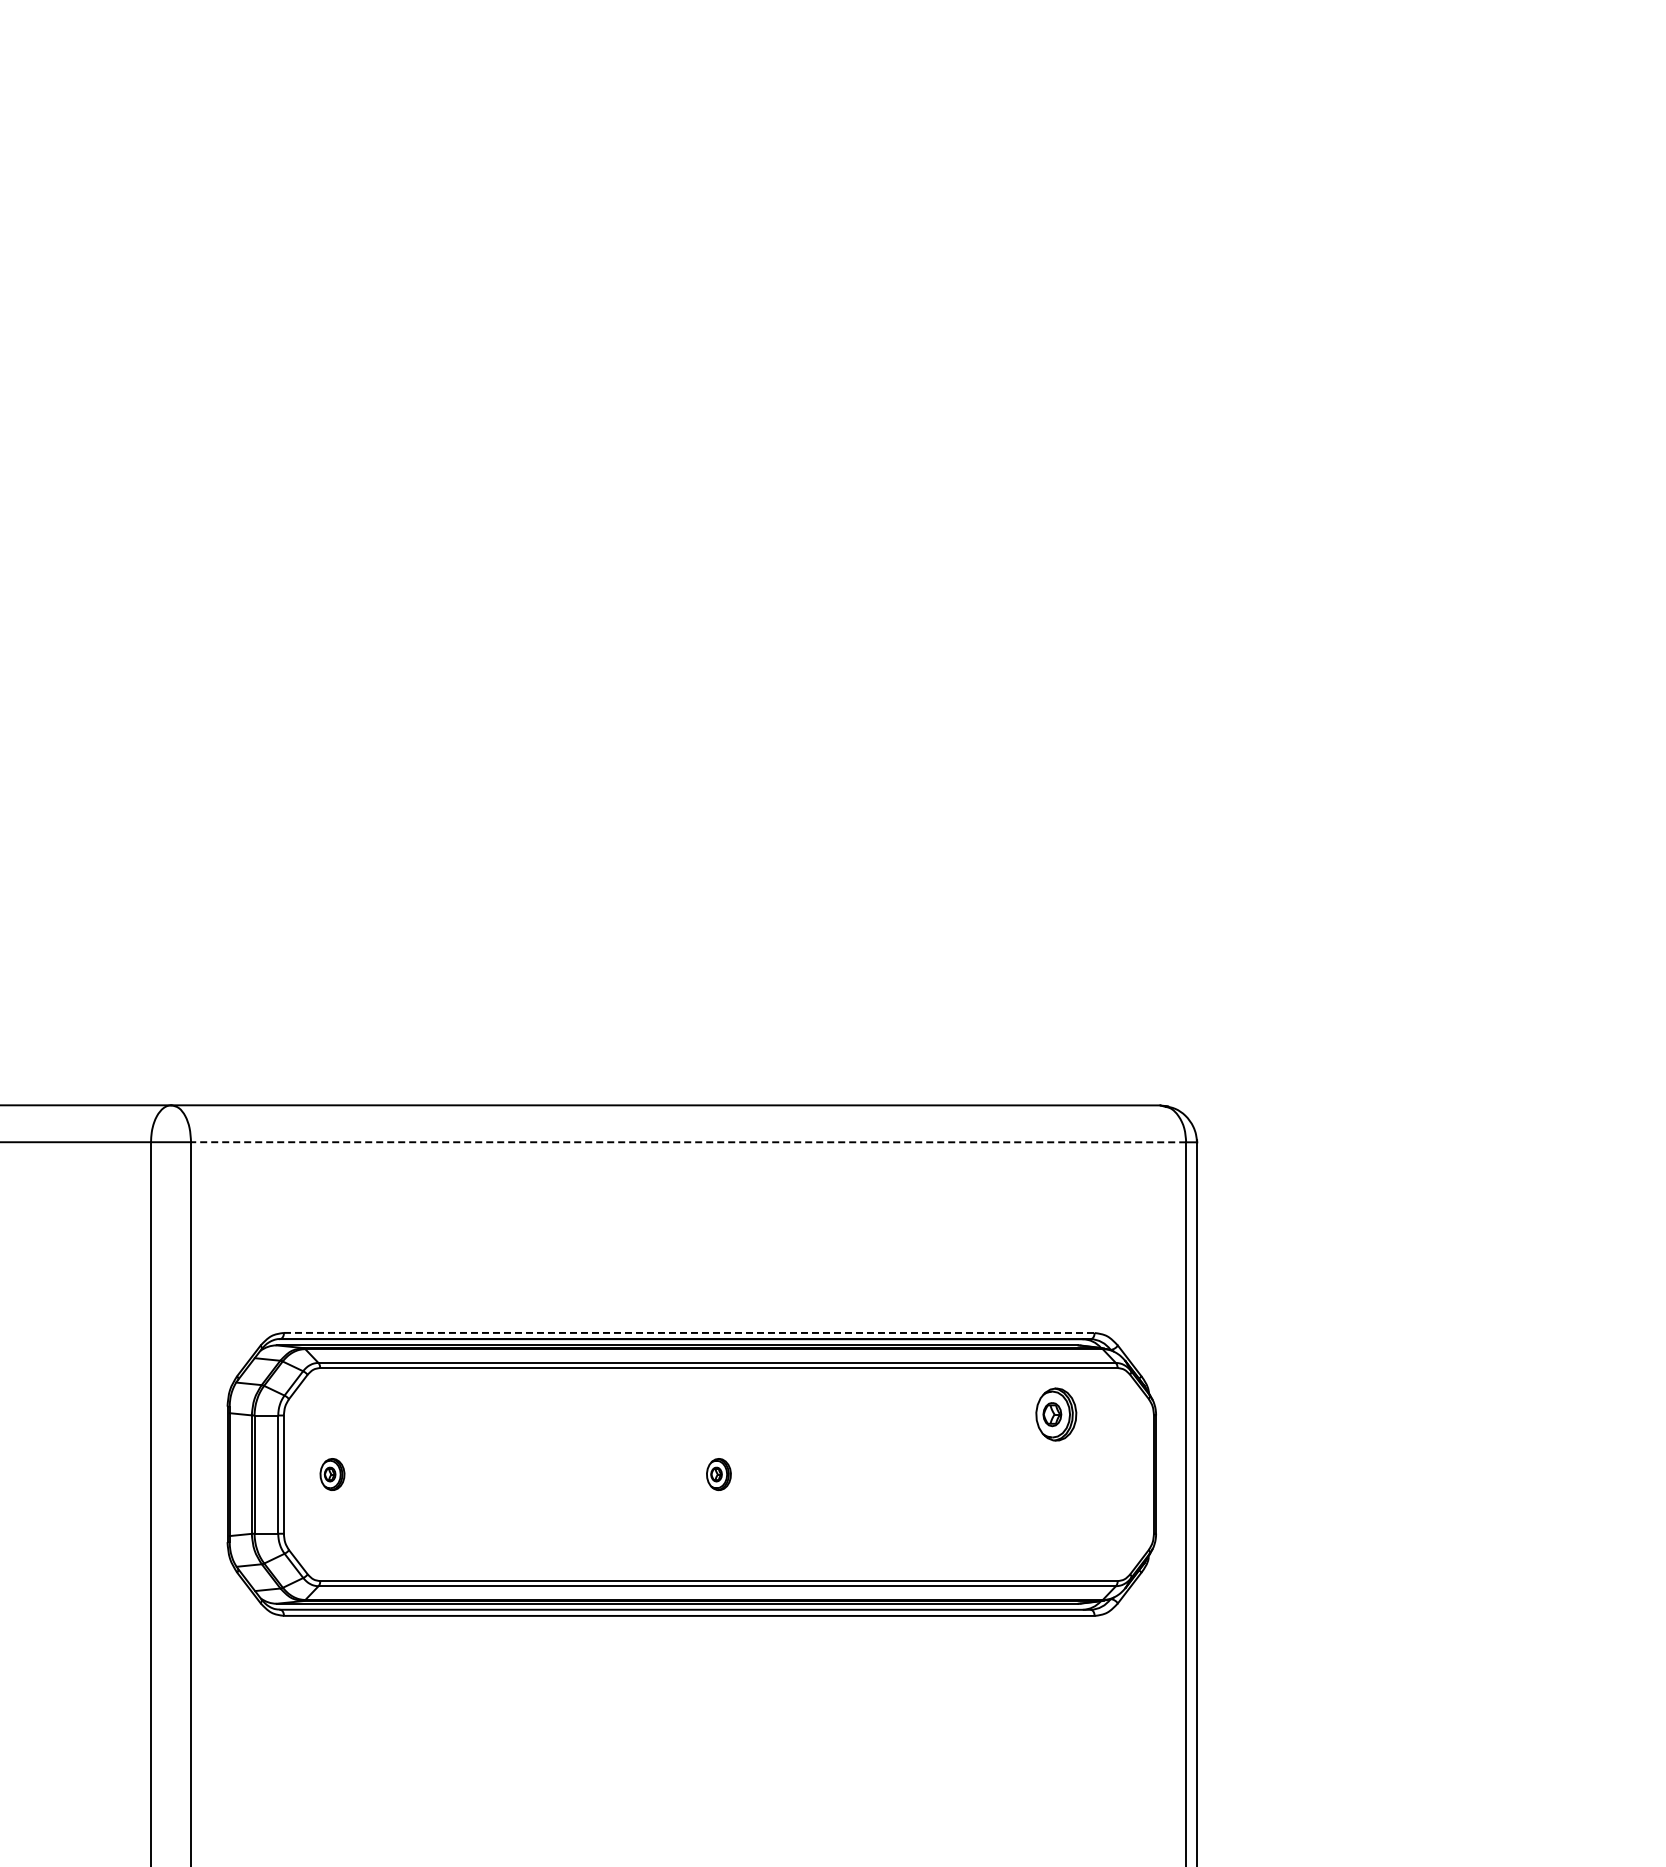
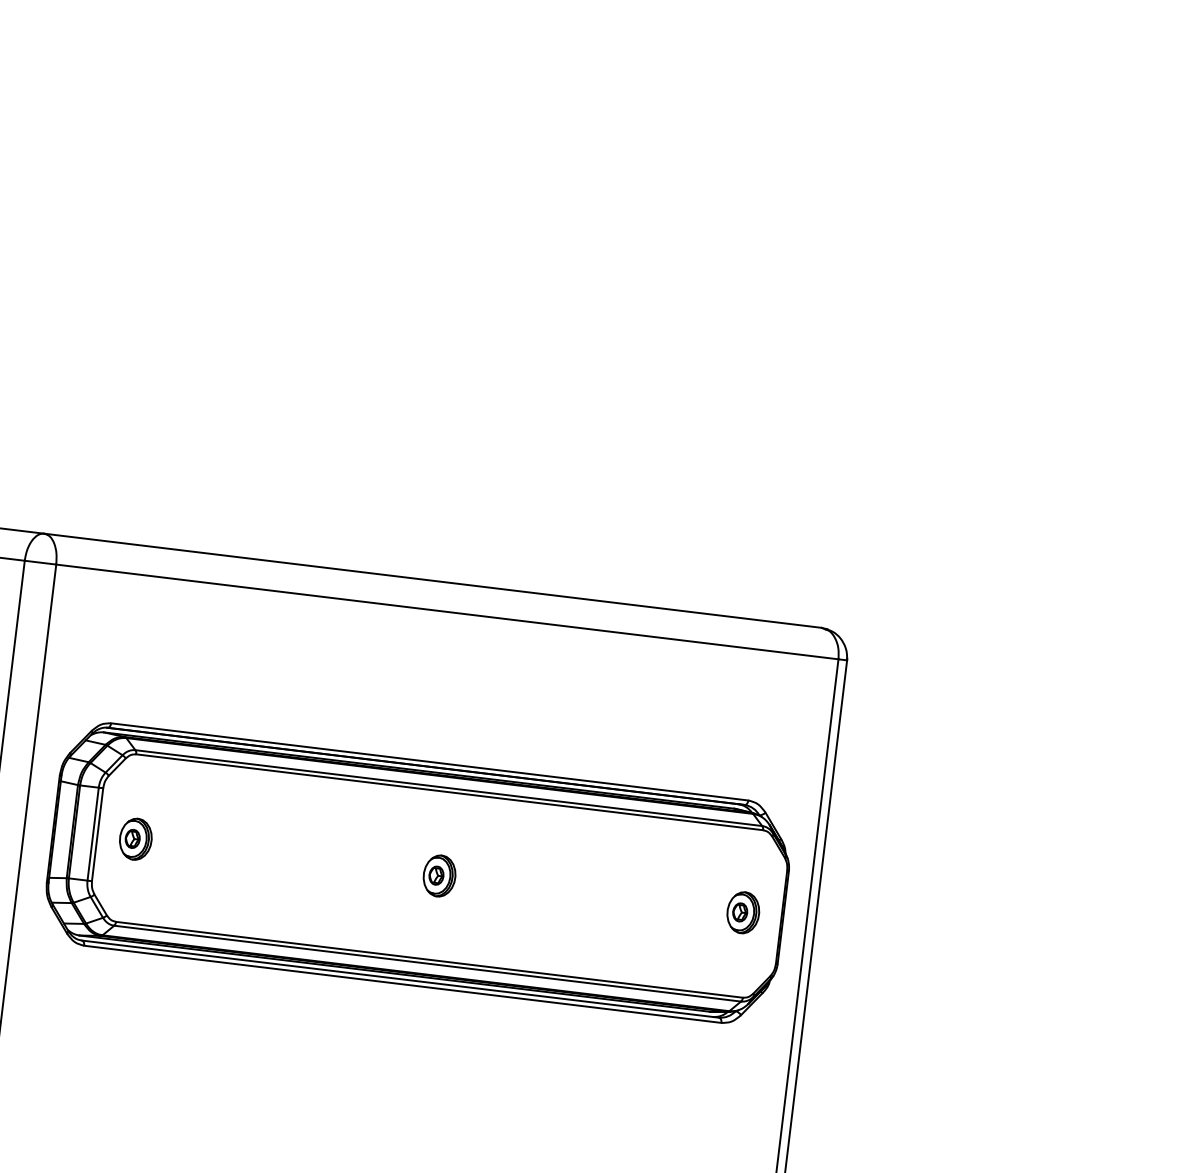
line: (688, 1142) -> (447, 612), dashed -> solid
line: (689, 1332) -> (429, 761), dashed -> solid
part: (1056, 1414) -> (743, 912), moved
part: (332, 1474) -> (135, 839), size x1.67
part: (718, 1474) -> (439, 875), size x1.67

